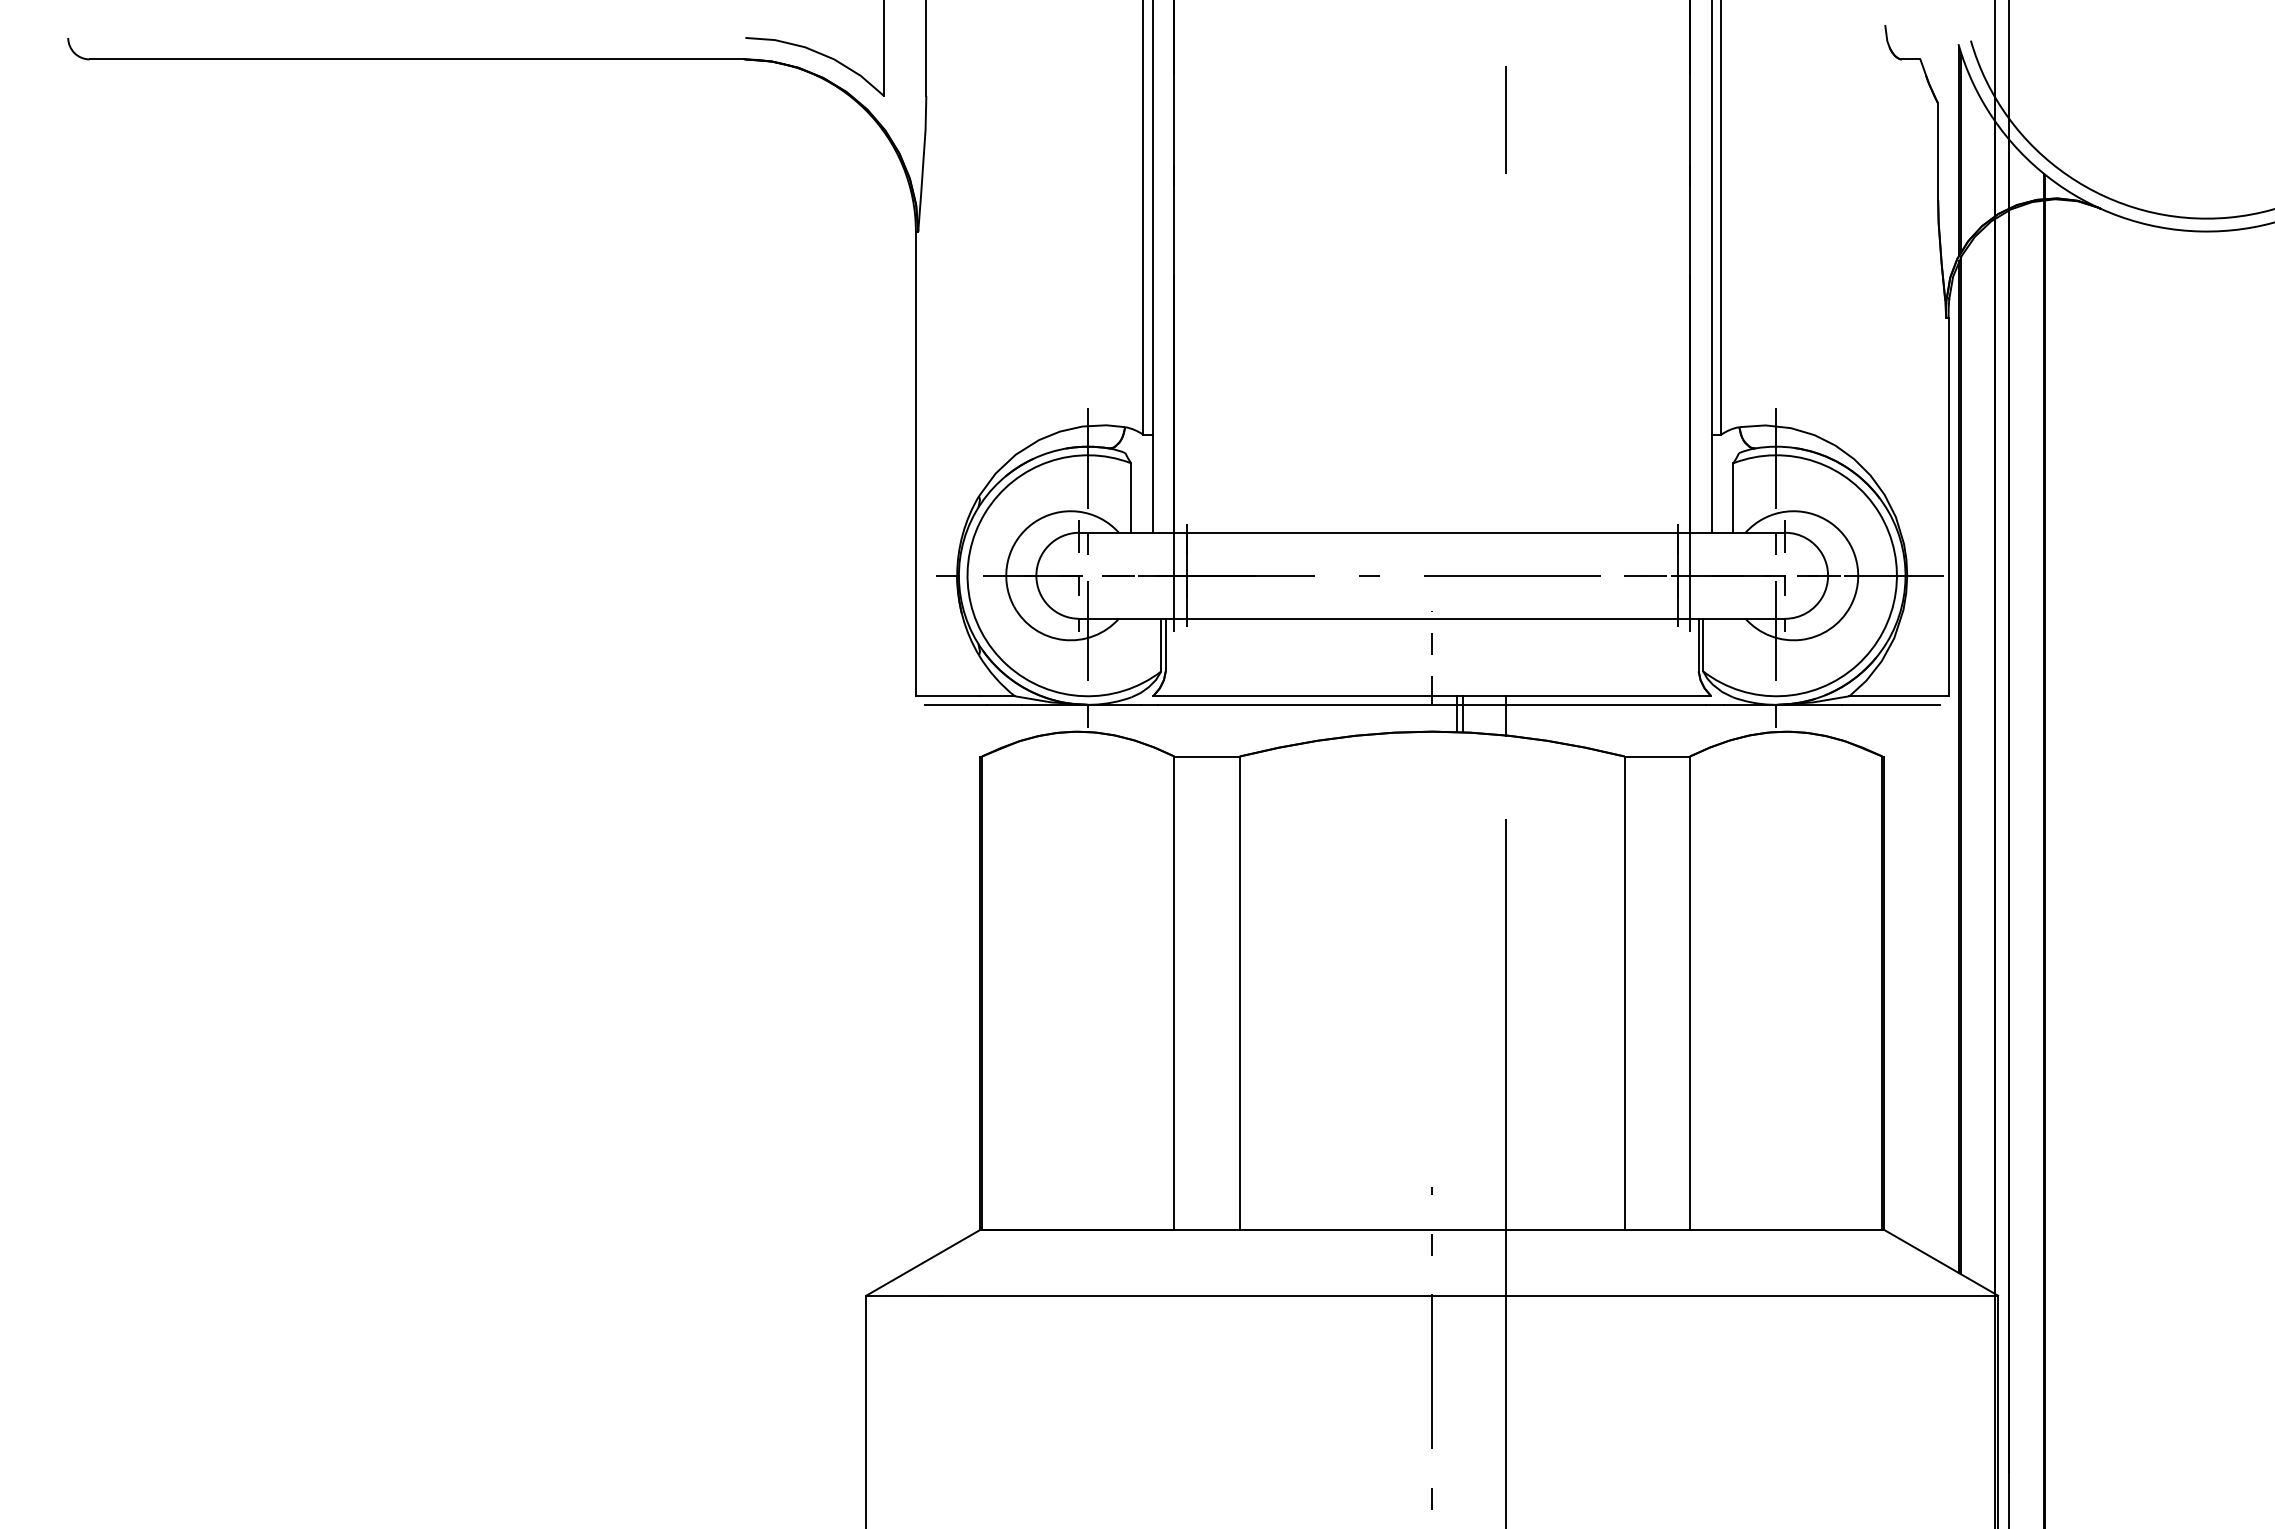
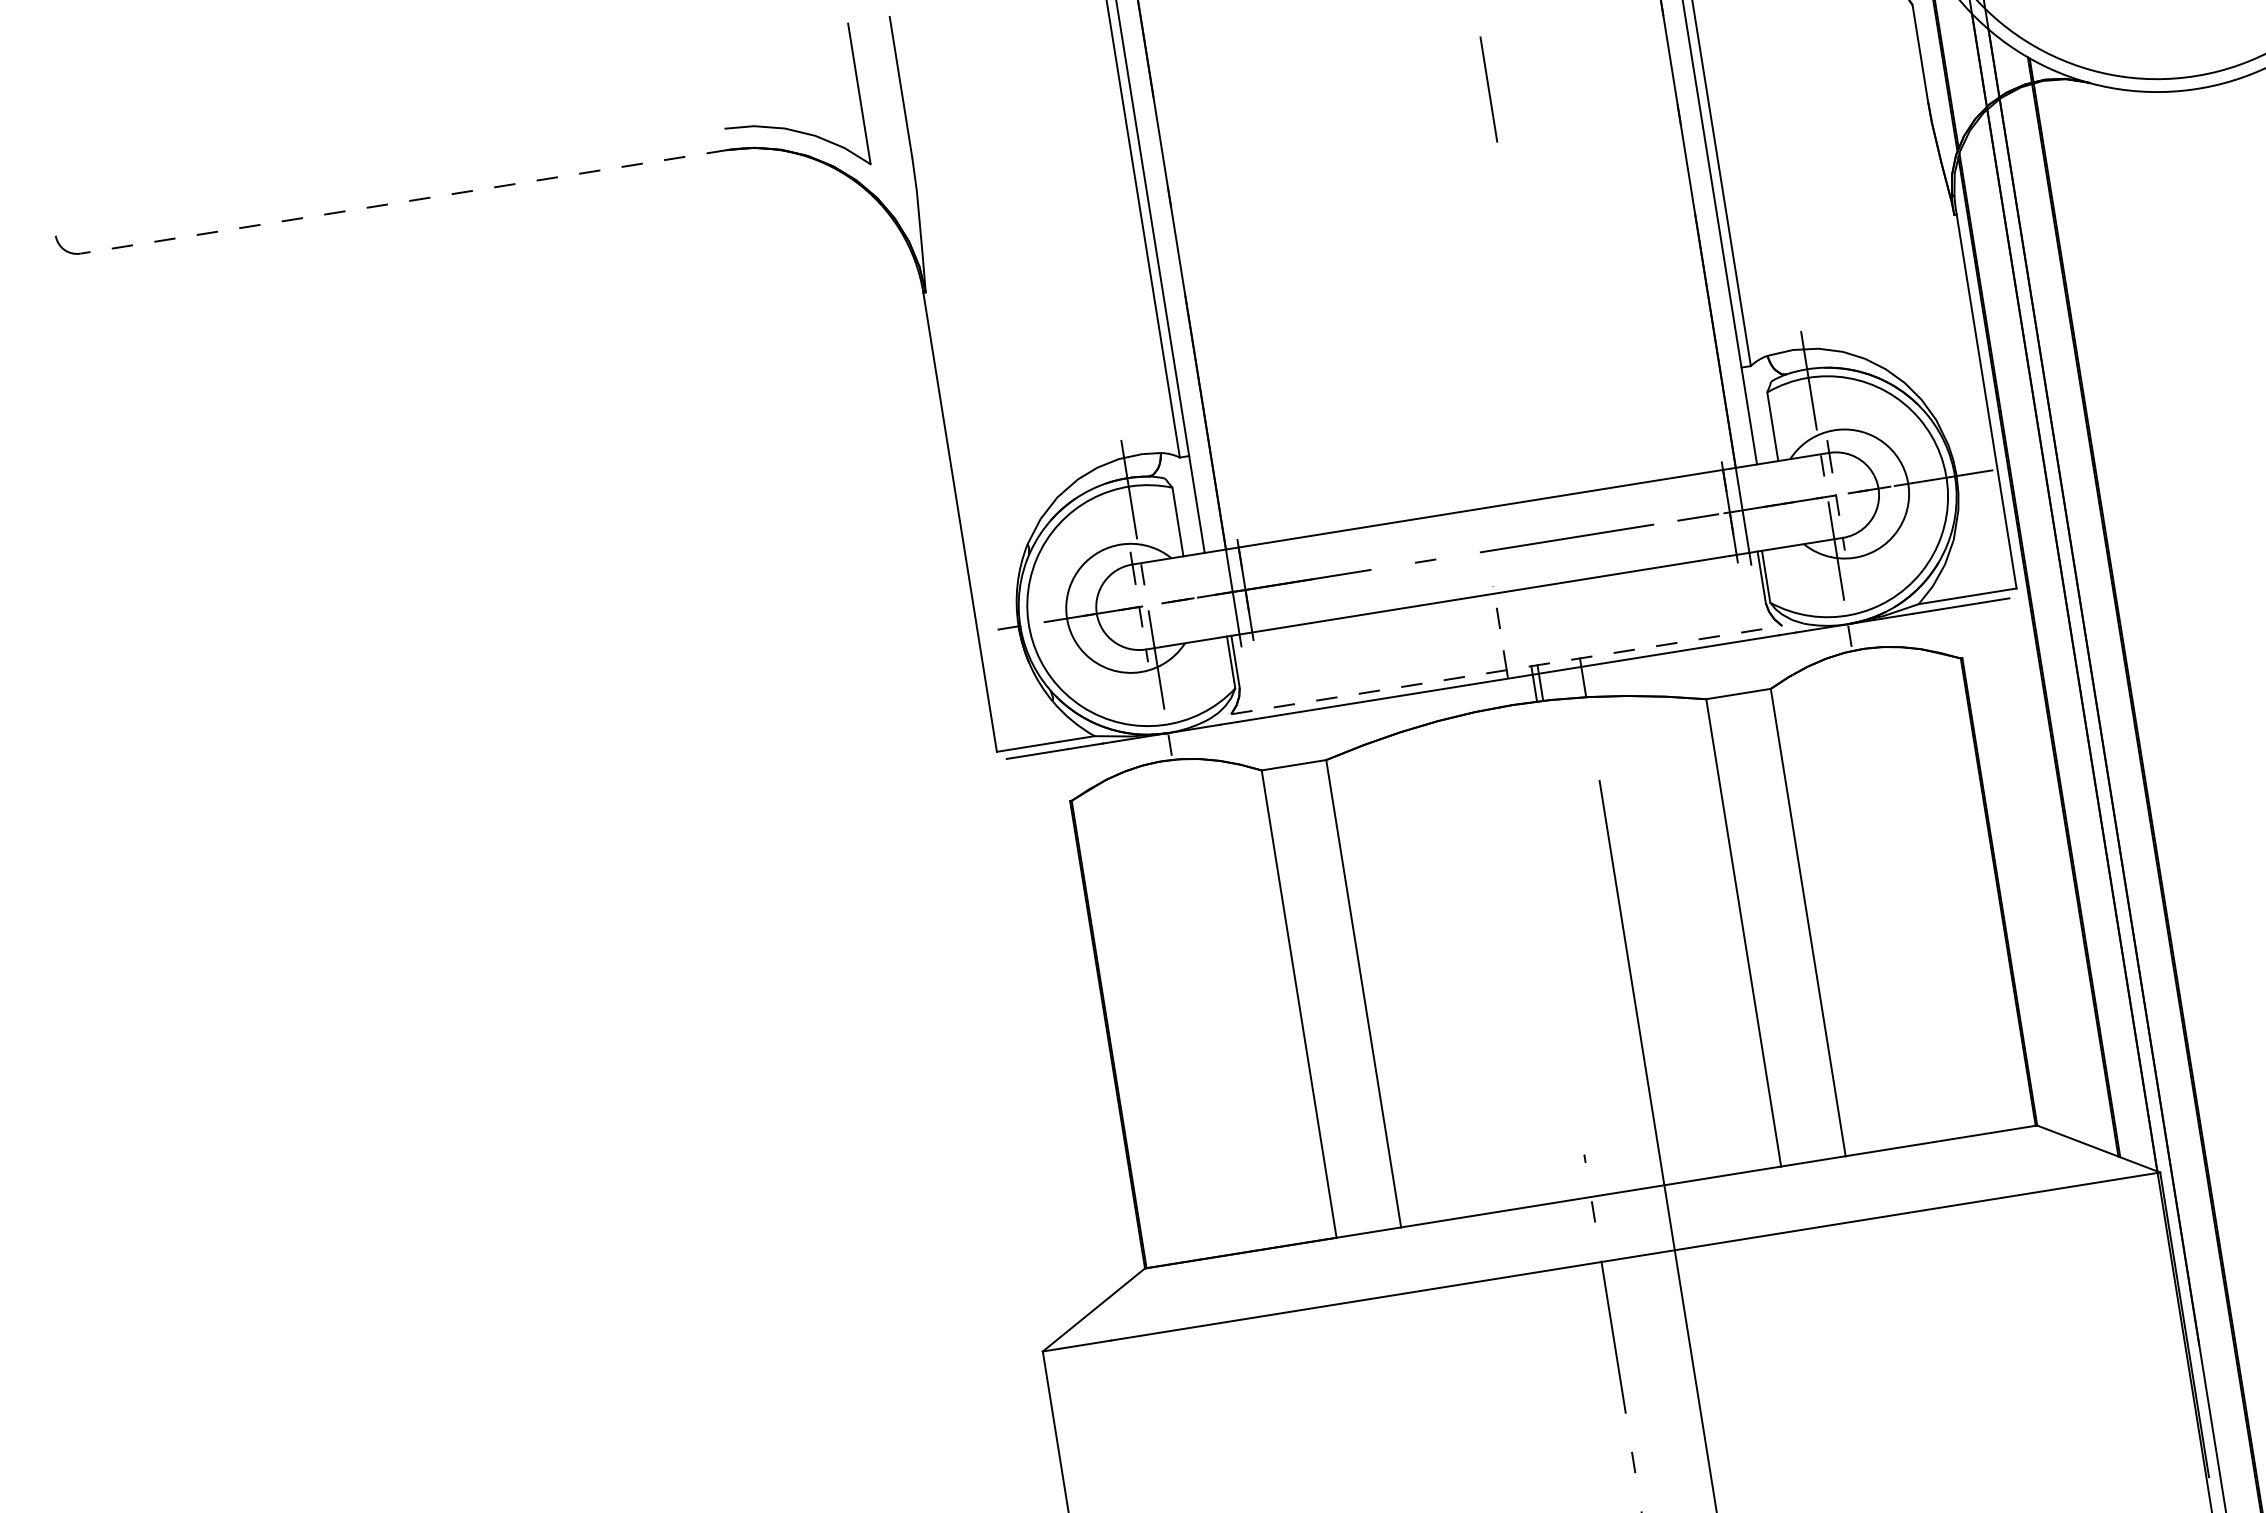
line: (417, 59) -> (404, 201), solid -> dashed
line: (1432, 696) -> (1507, 670), solid -> dashed

